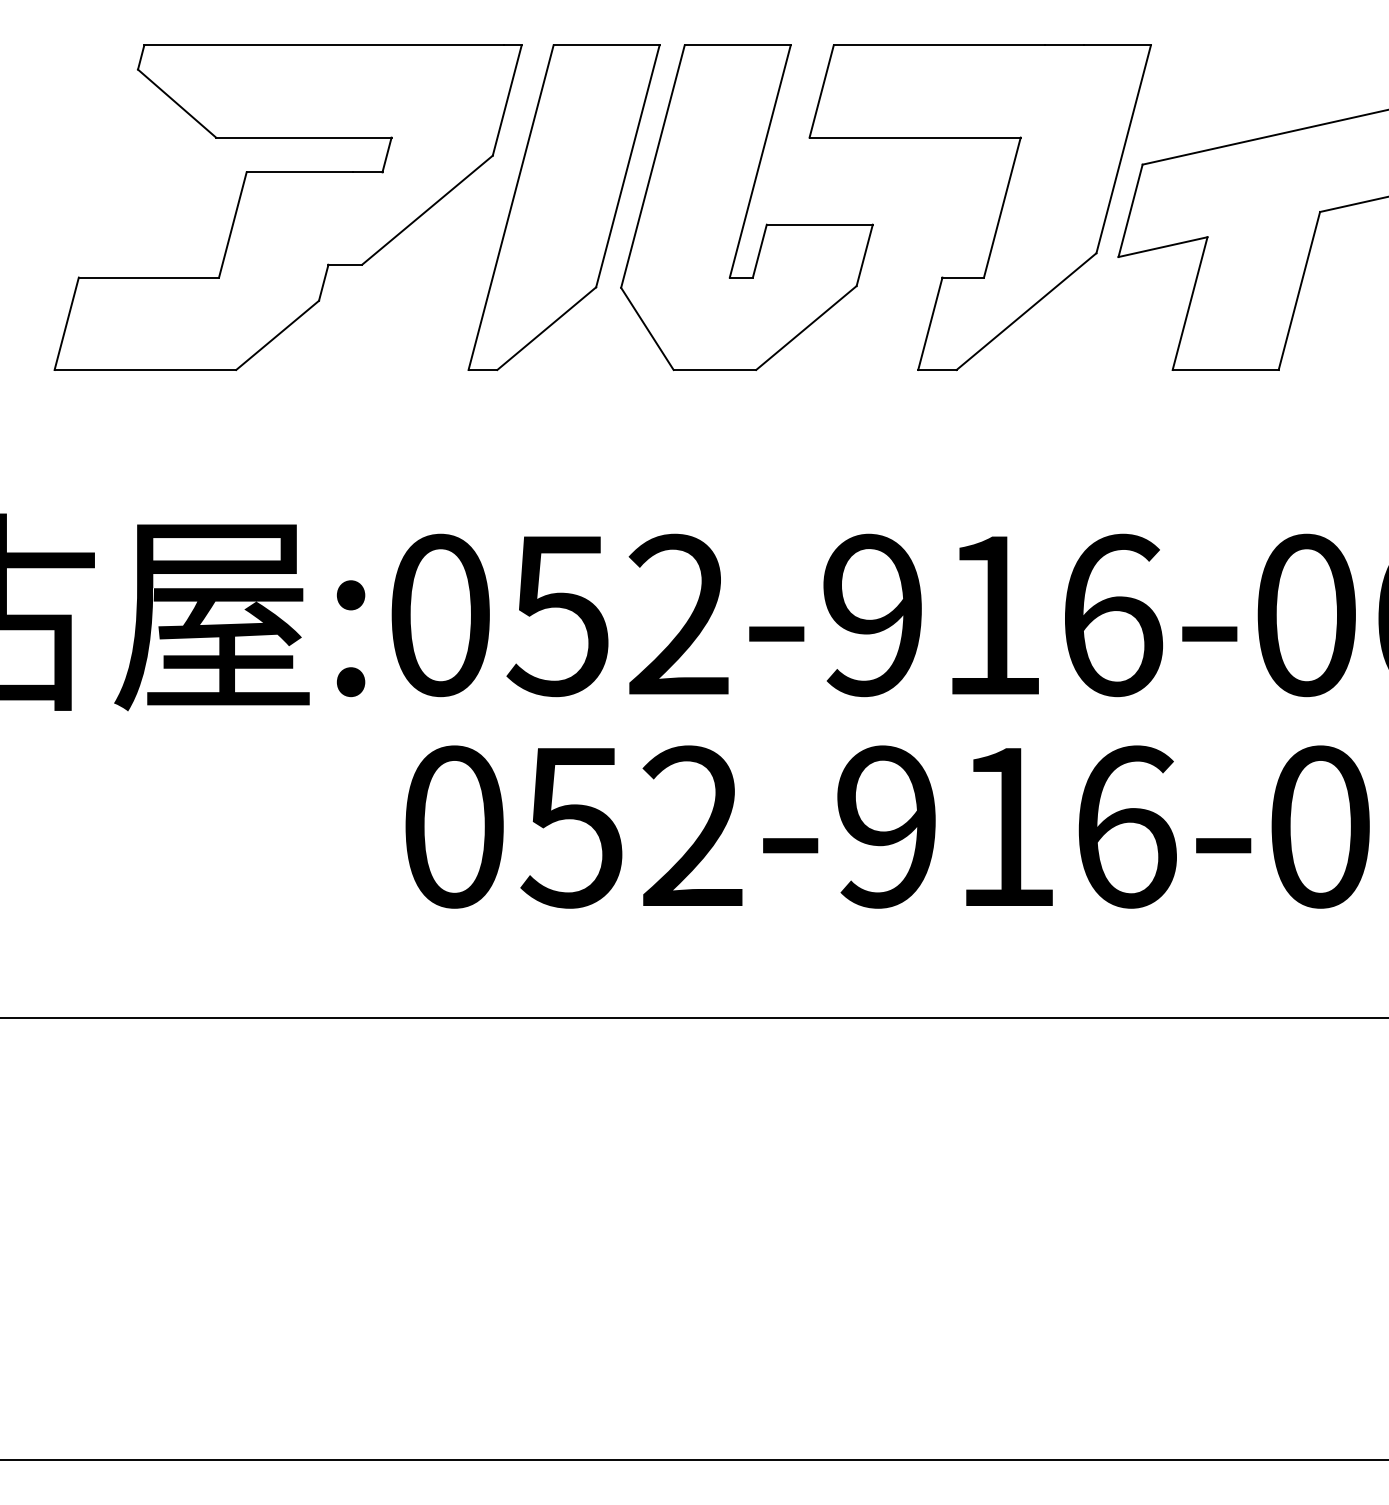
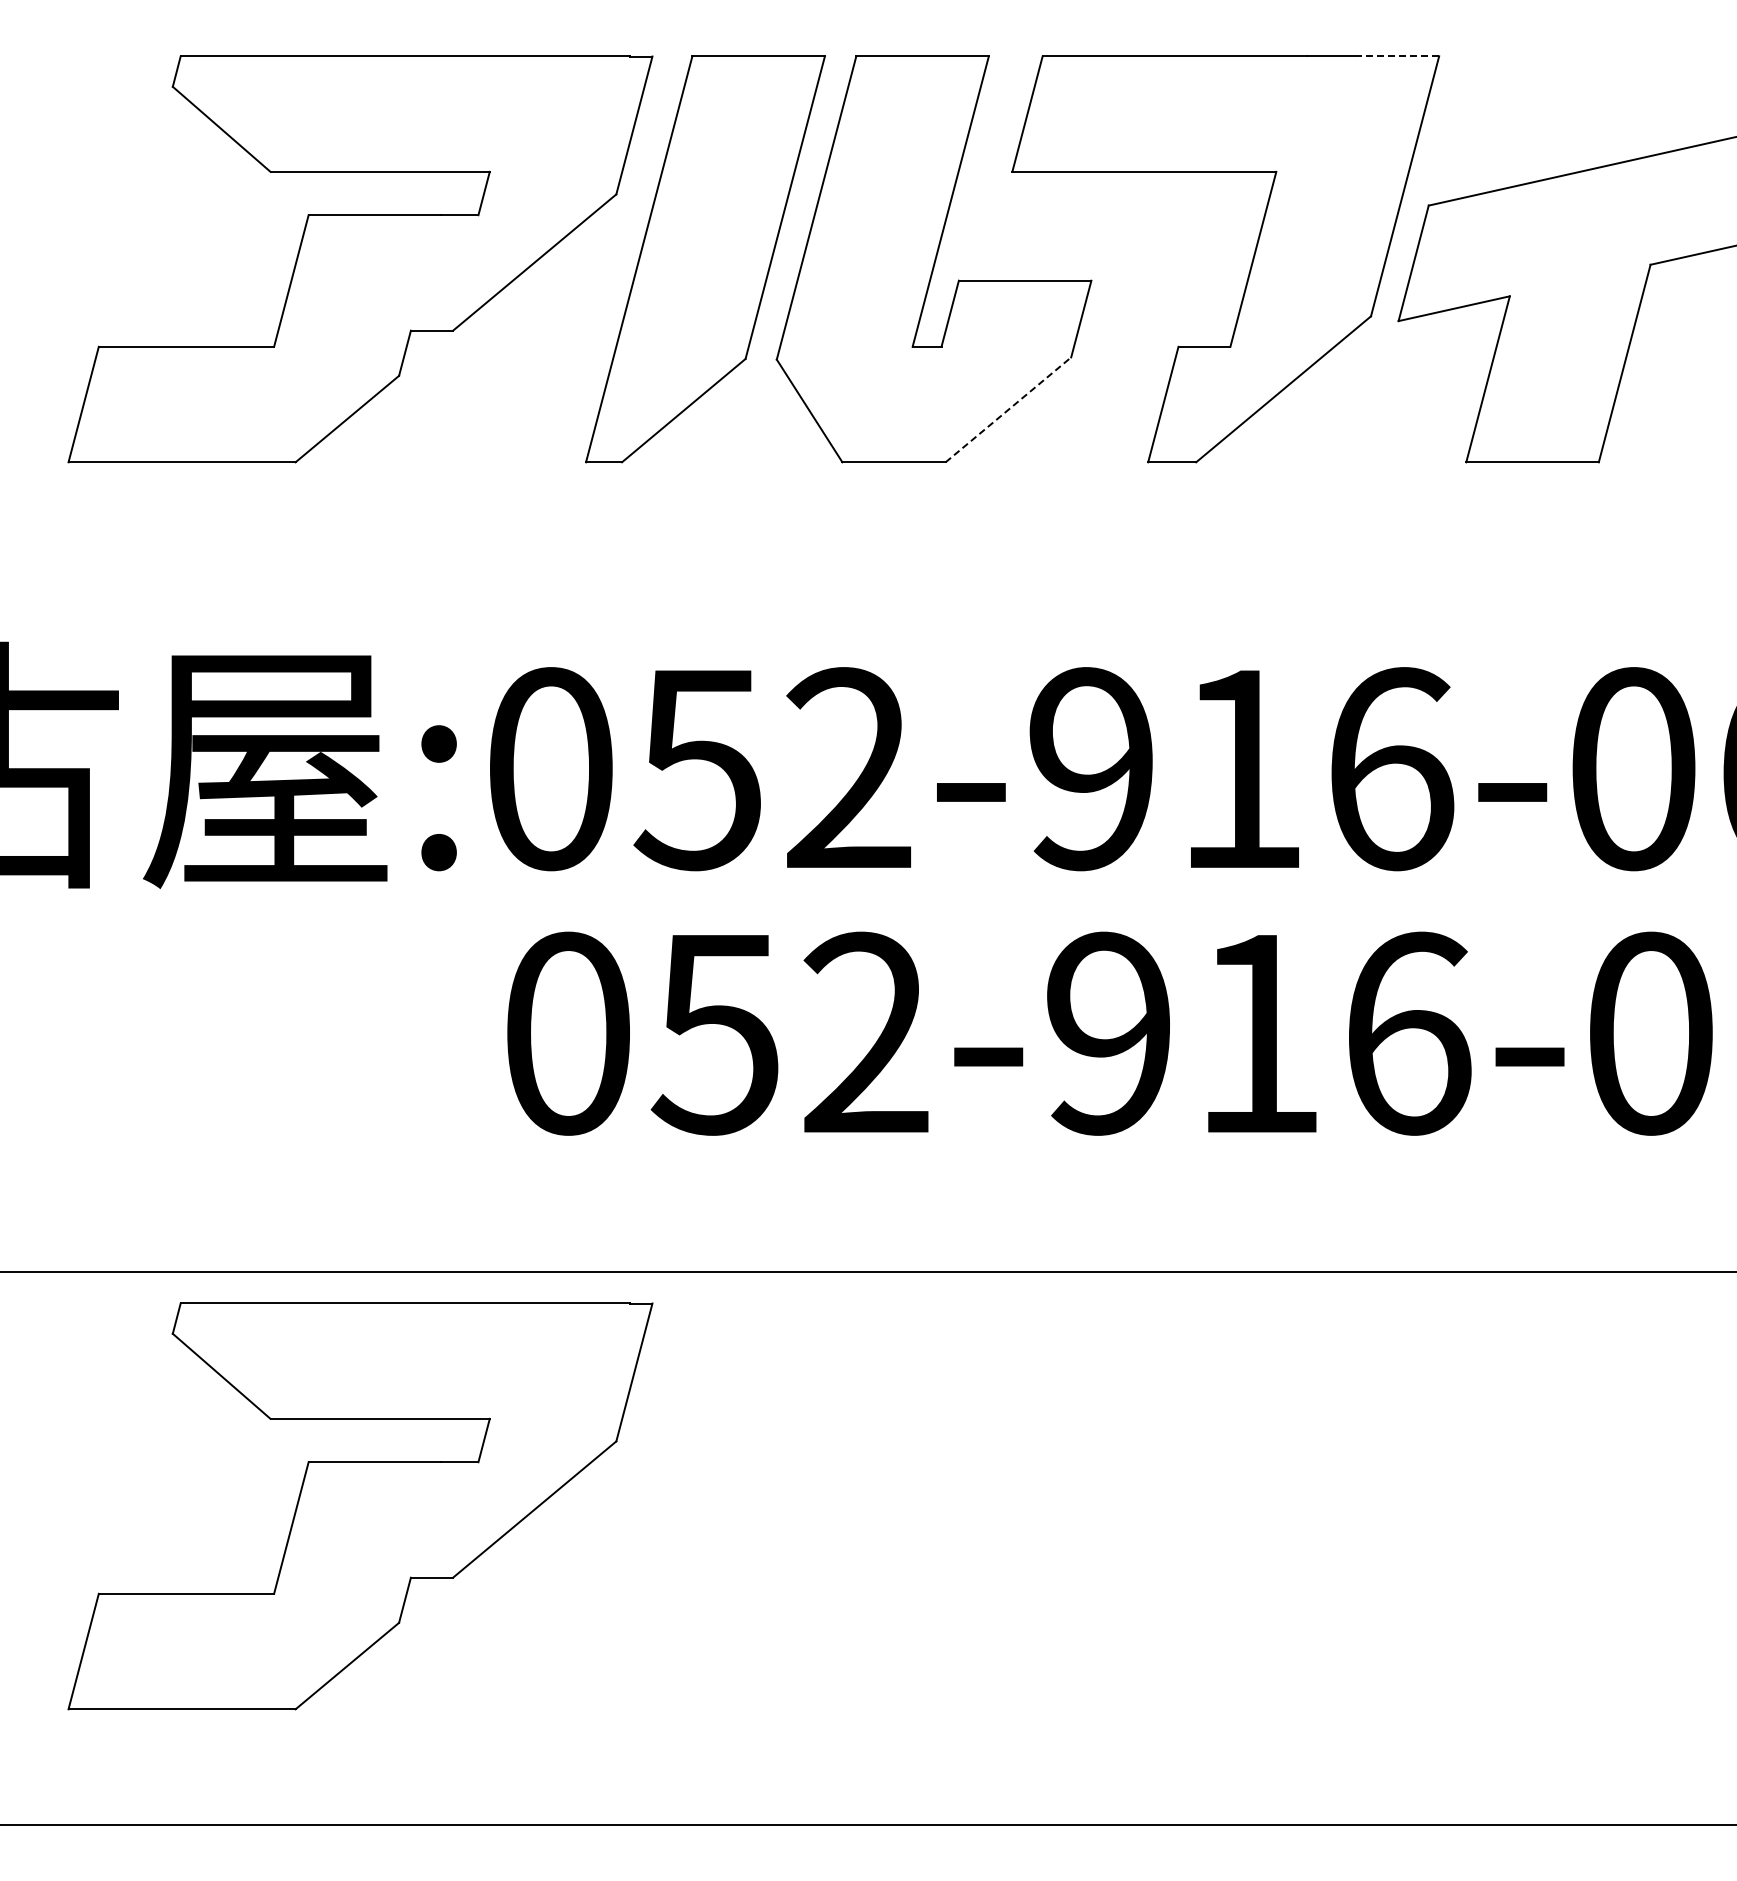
line: (1117, 45) -> (1397, 56), solid -> dashed
line: (806, 327) -> (1008, 409), solid -> dashed
part: (288, 1205) -> (360, 1506), added

